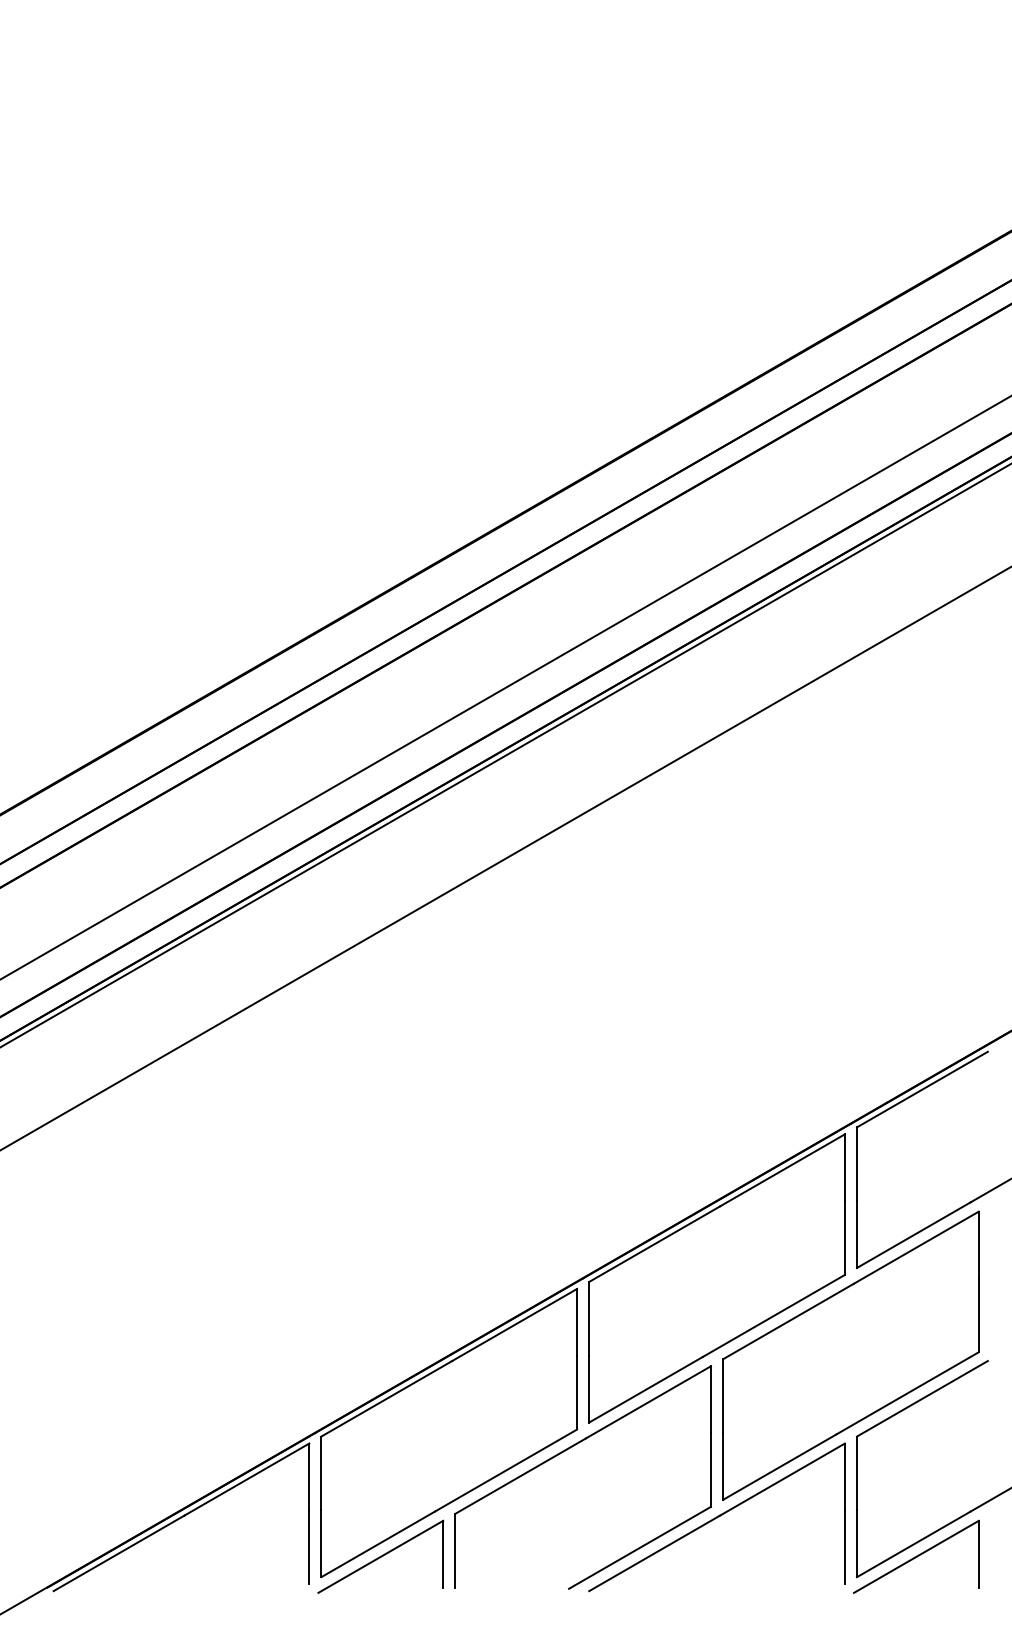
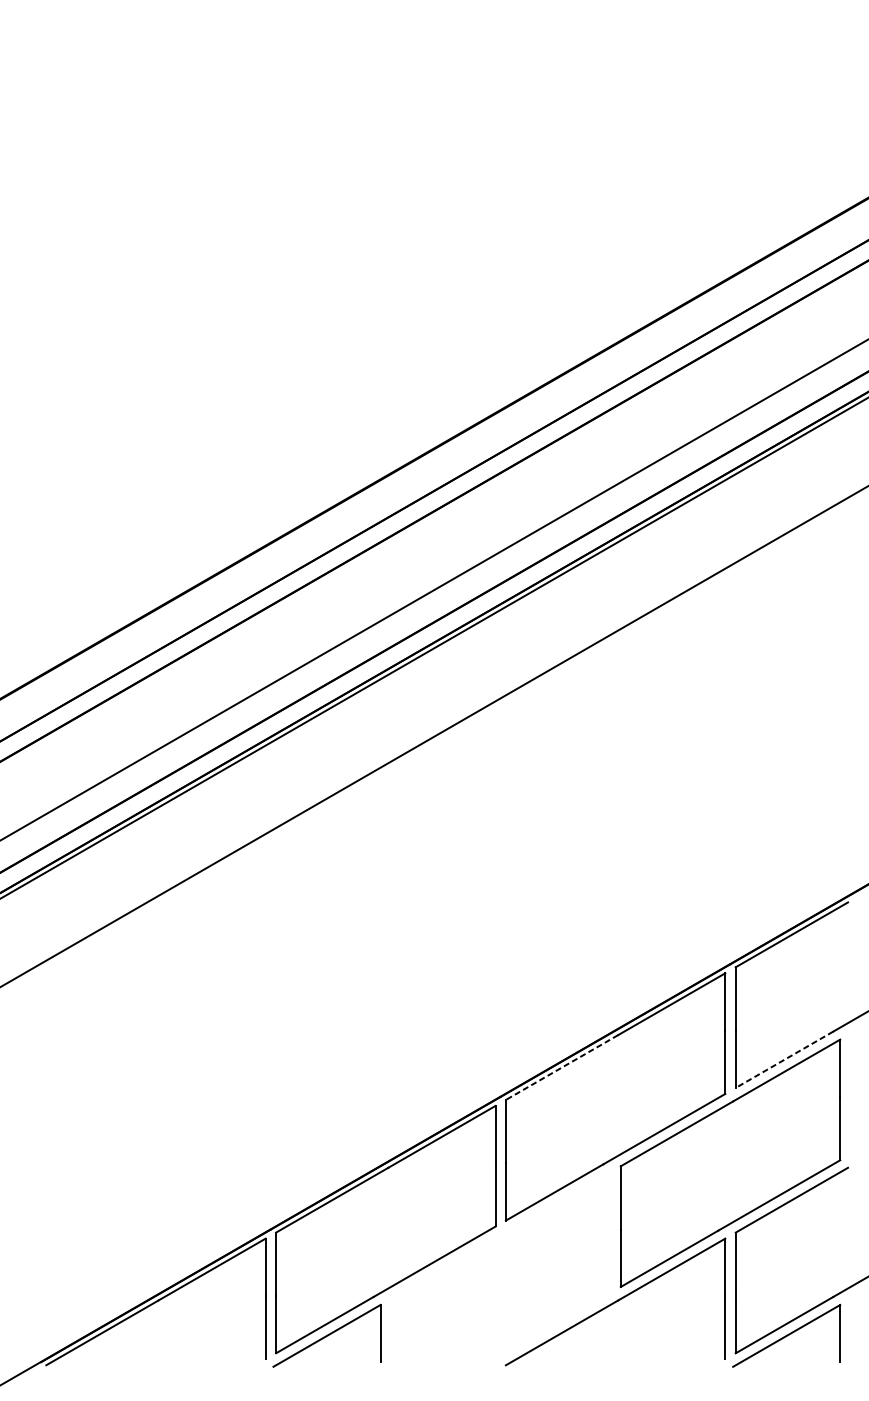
line: (913, 1235) -> (784, 1060), solid -> dashed
line: (654, 1244) -> (561, 1067), solid -> dashed
part: (567, 1450) -> (487, 1244), removed

